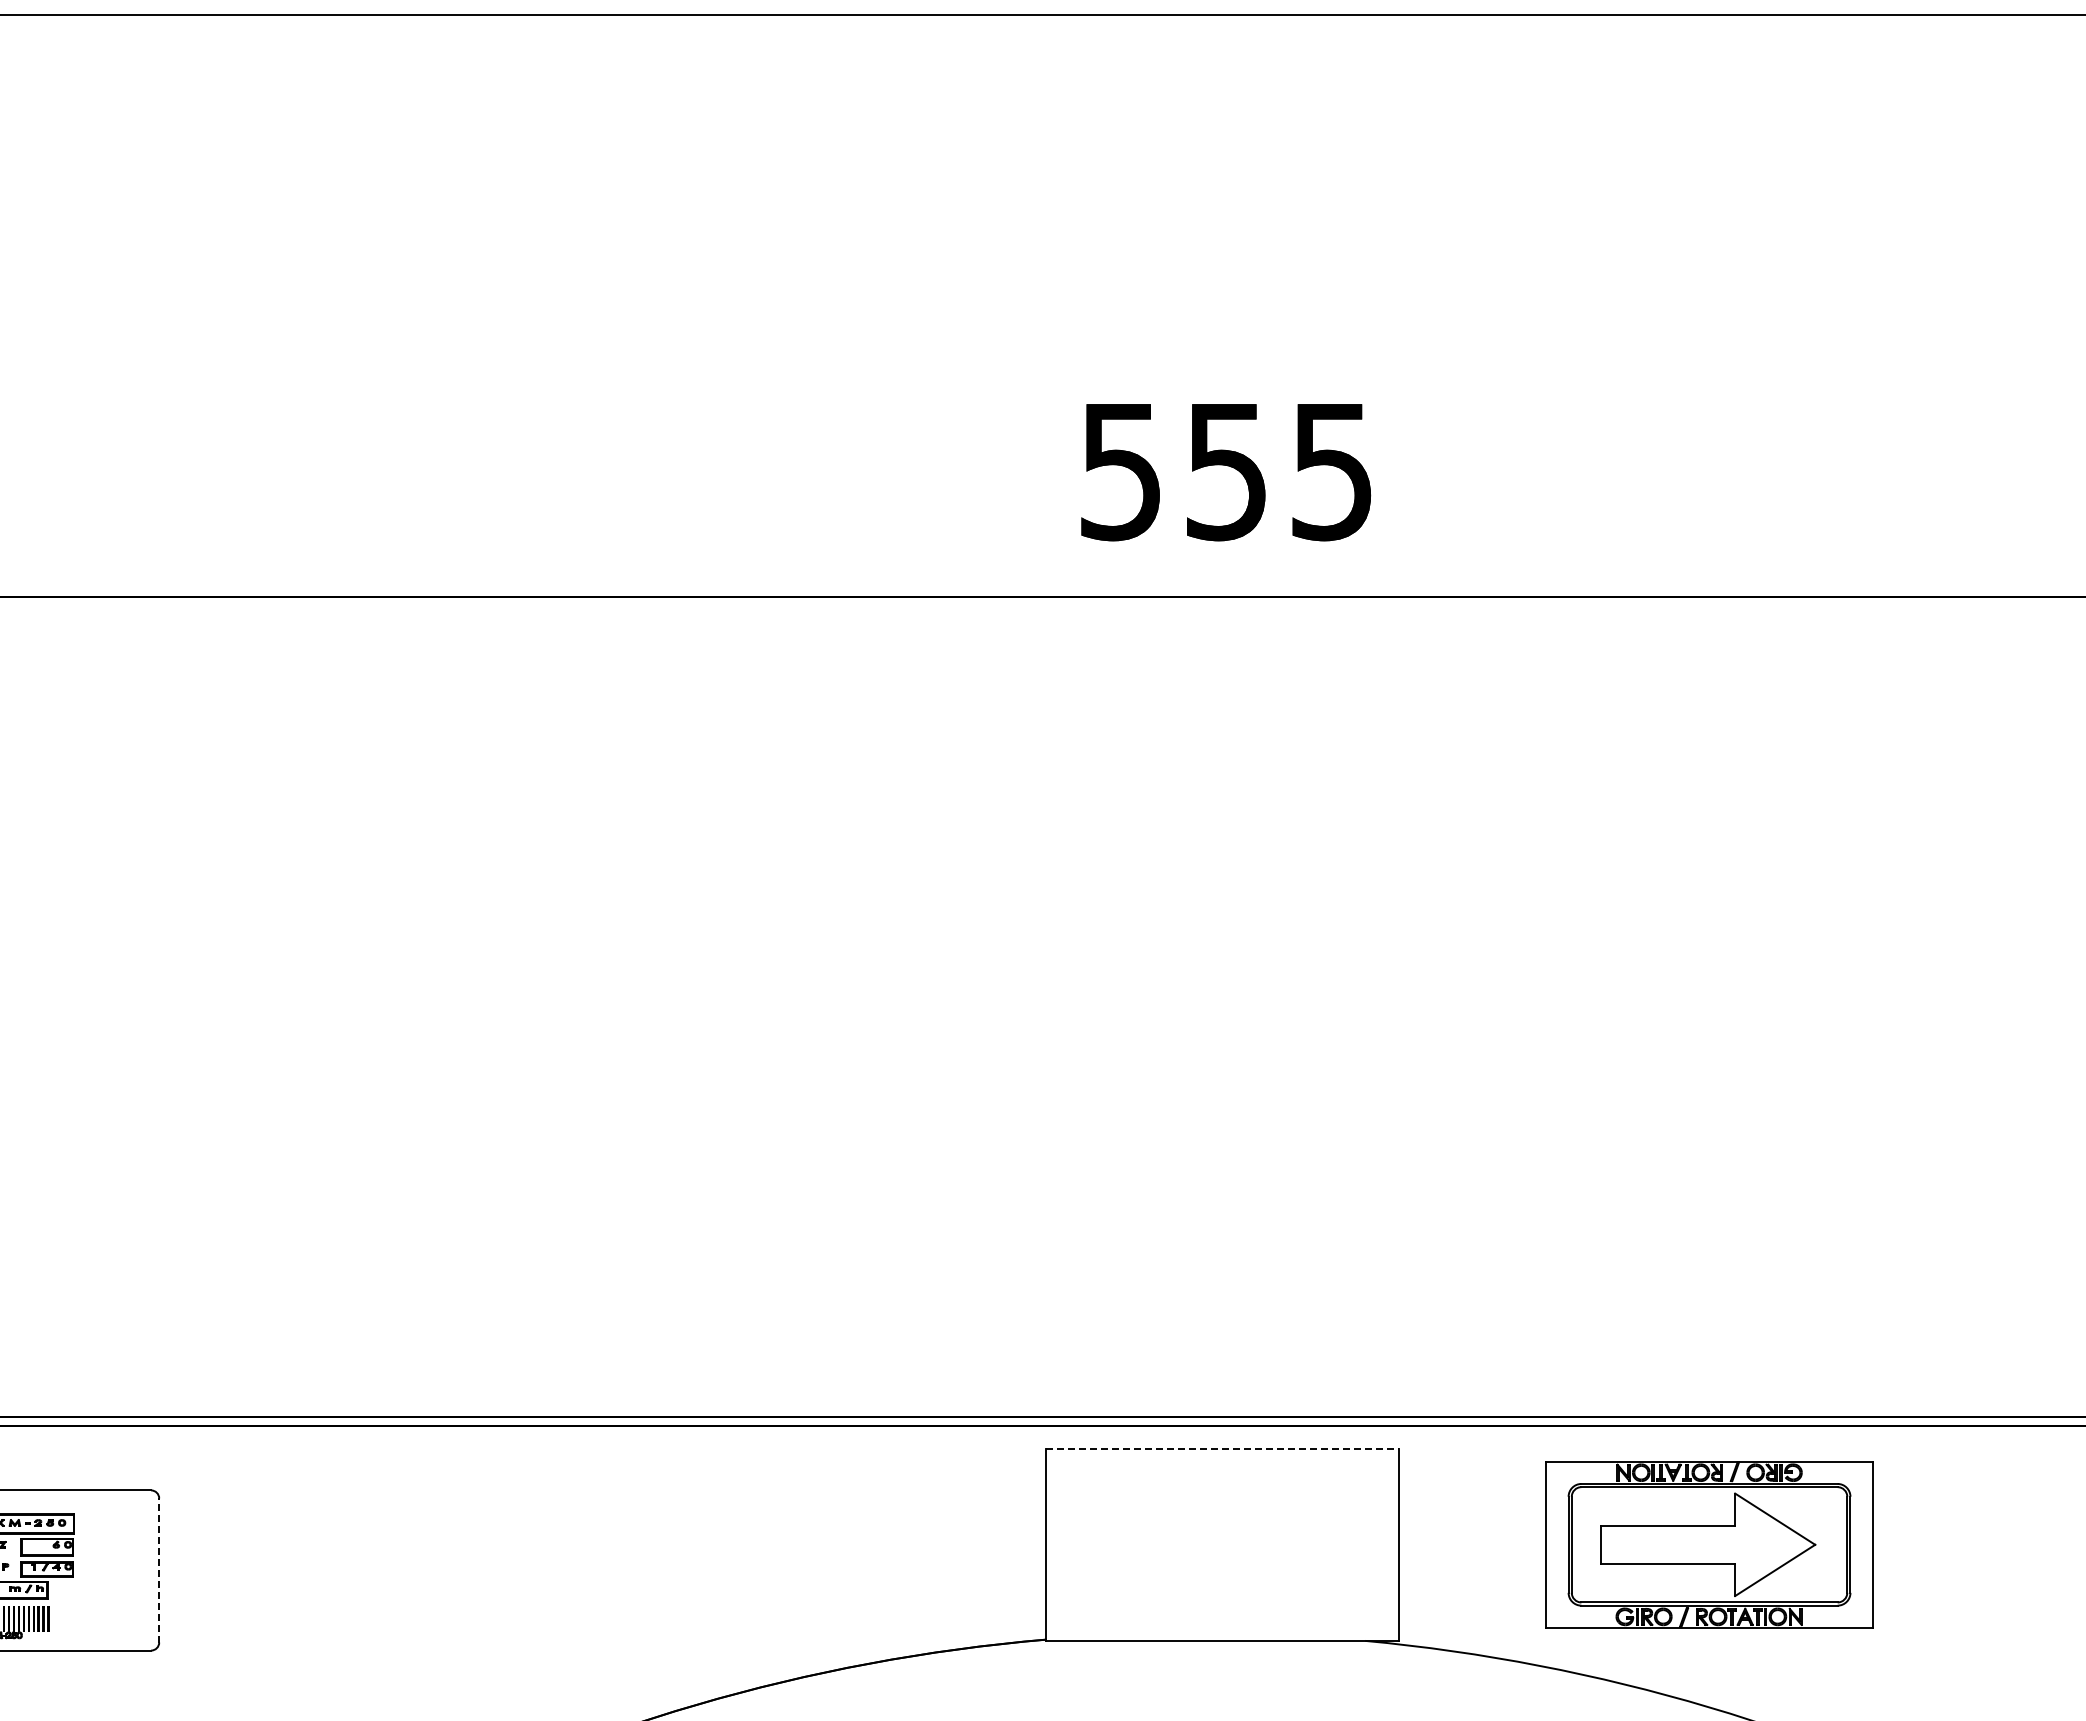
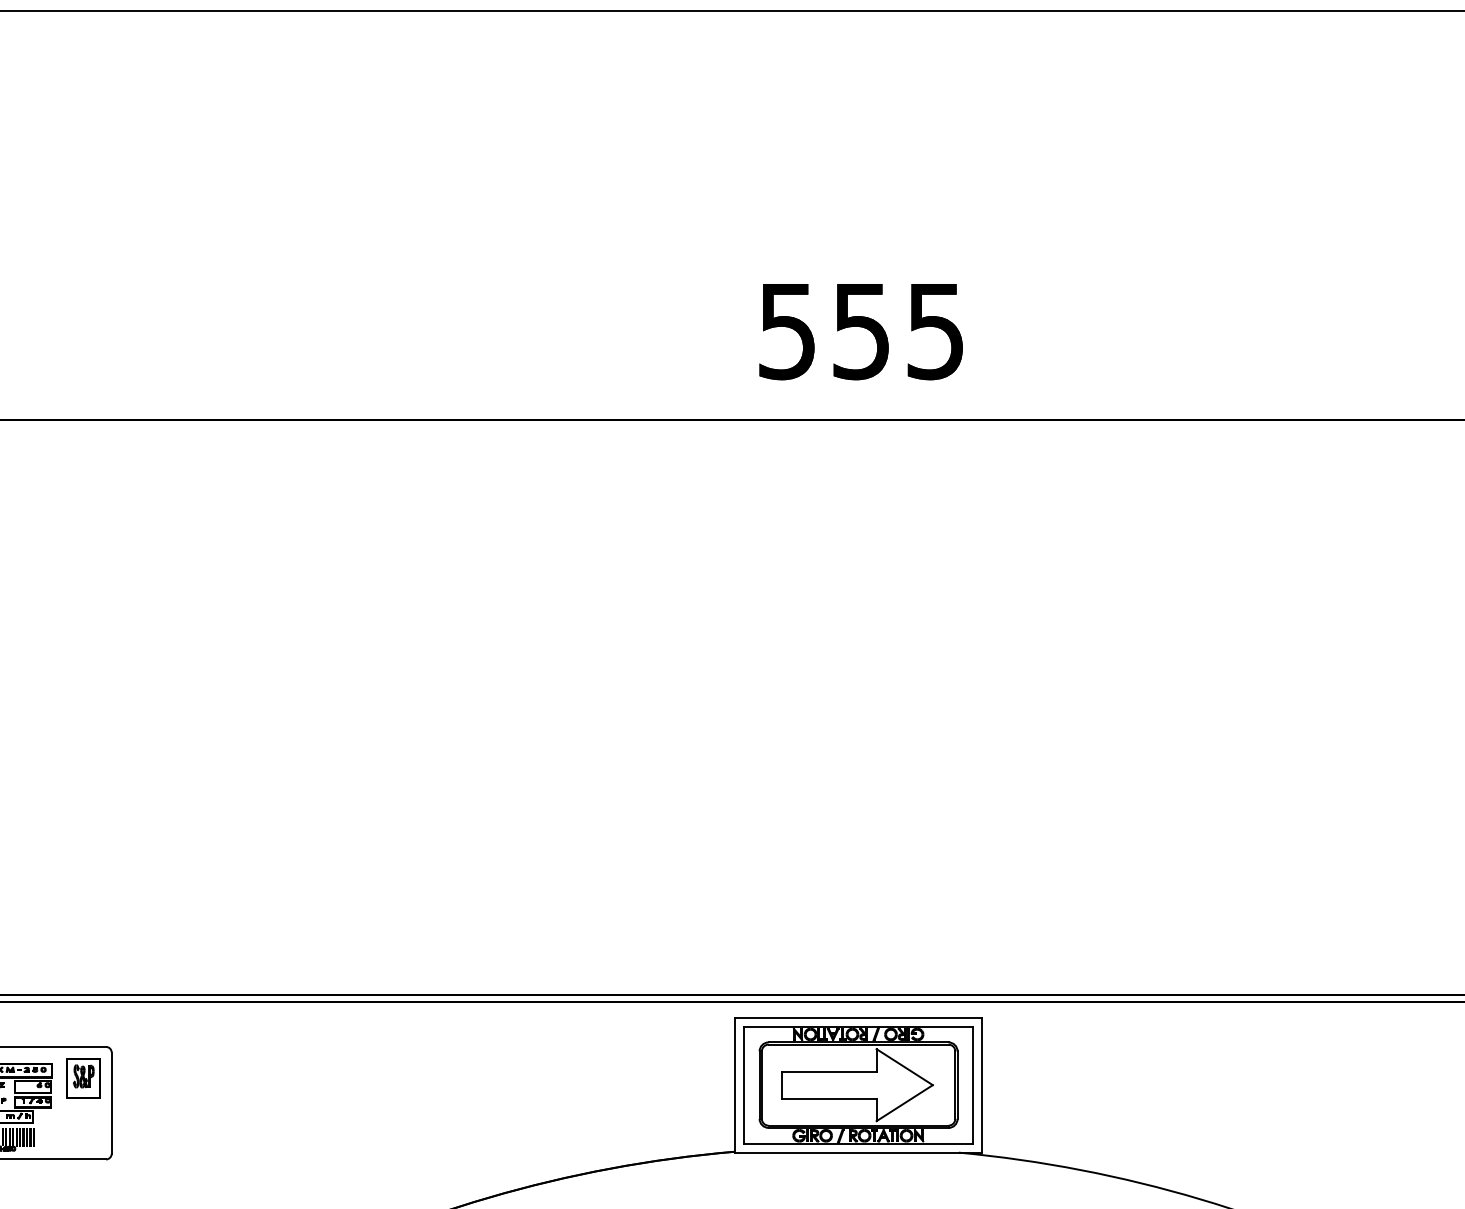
line: (1223, 1448) -> (859, 1017), dashed -> solid
part: (119, 1534) -> (83, 1077), added
part: (1709, 1544) -> (858, 1084), moved
line: (159, 1570) -> (111, 1103), dashed -> solid

